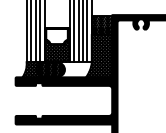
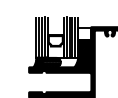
hatch: (101, 24) -> (84, 33), removed
hatch: (56, 51) -> (55, 50), removed

